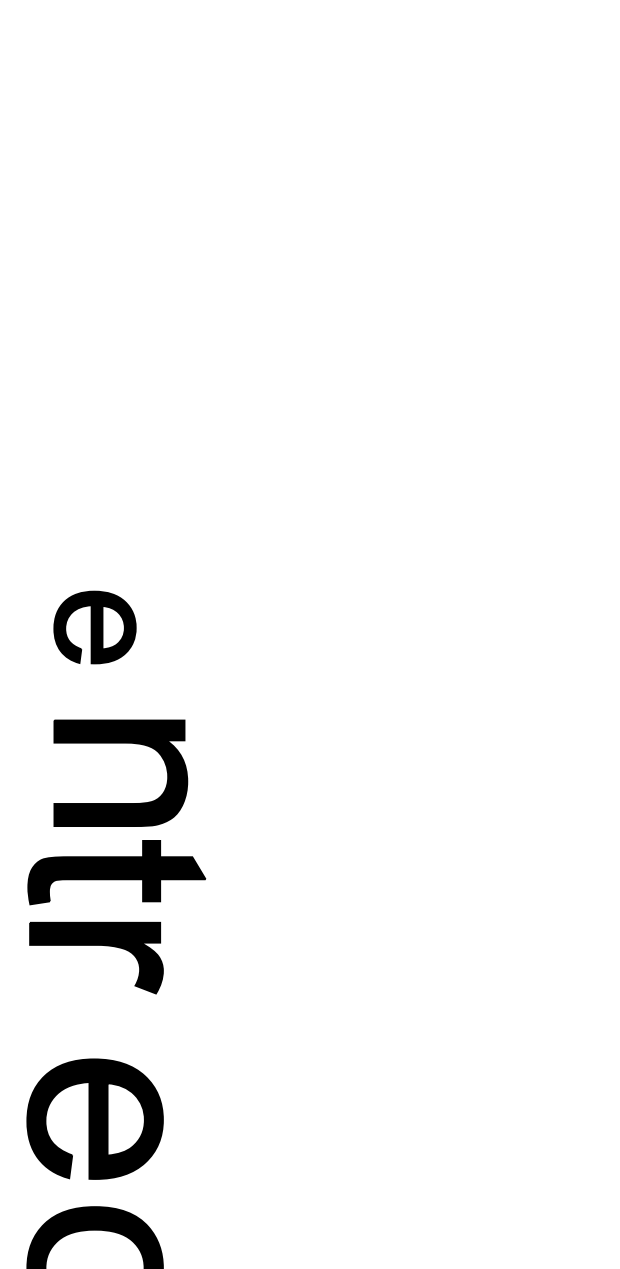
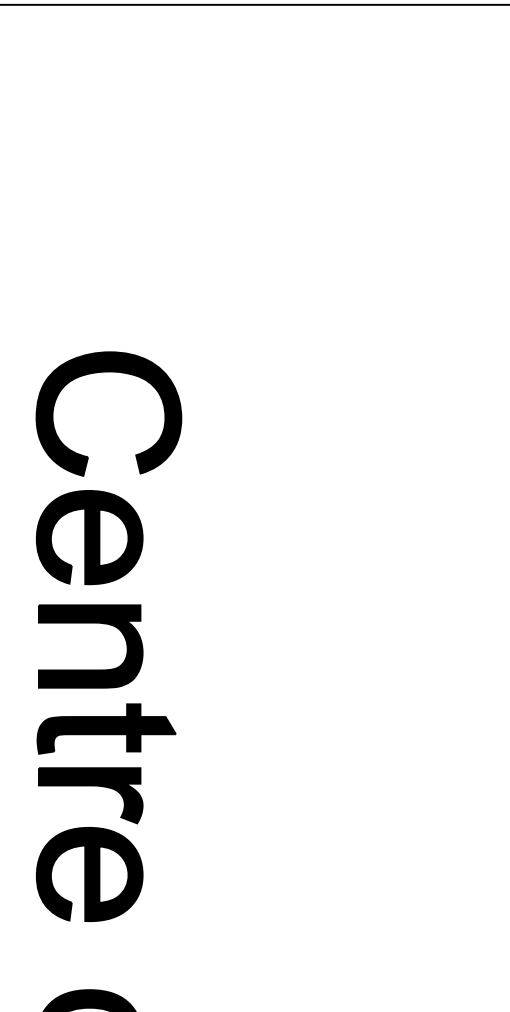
part: (119, 415) -> (108, 372), added
part: (94, 627) -> (89, 537), size x1.67
part: (120, 743) -> (90, 623), moved
part: (94, 1119) -> (89, 874), moved

